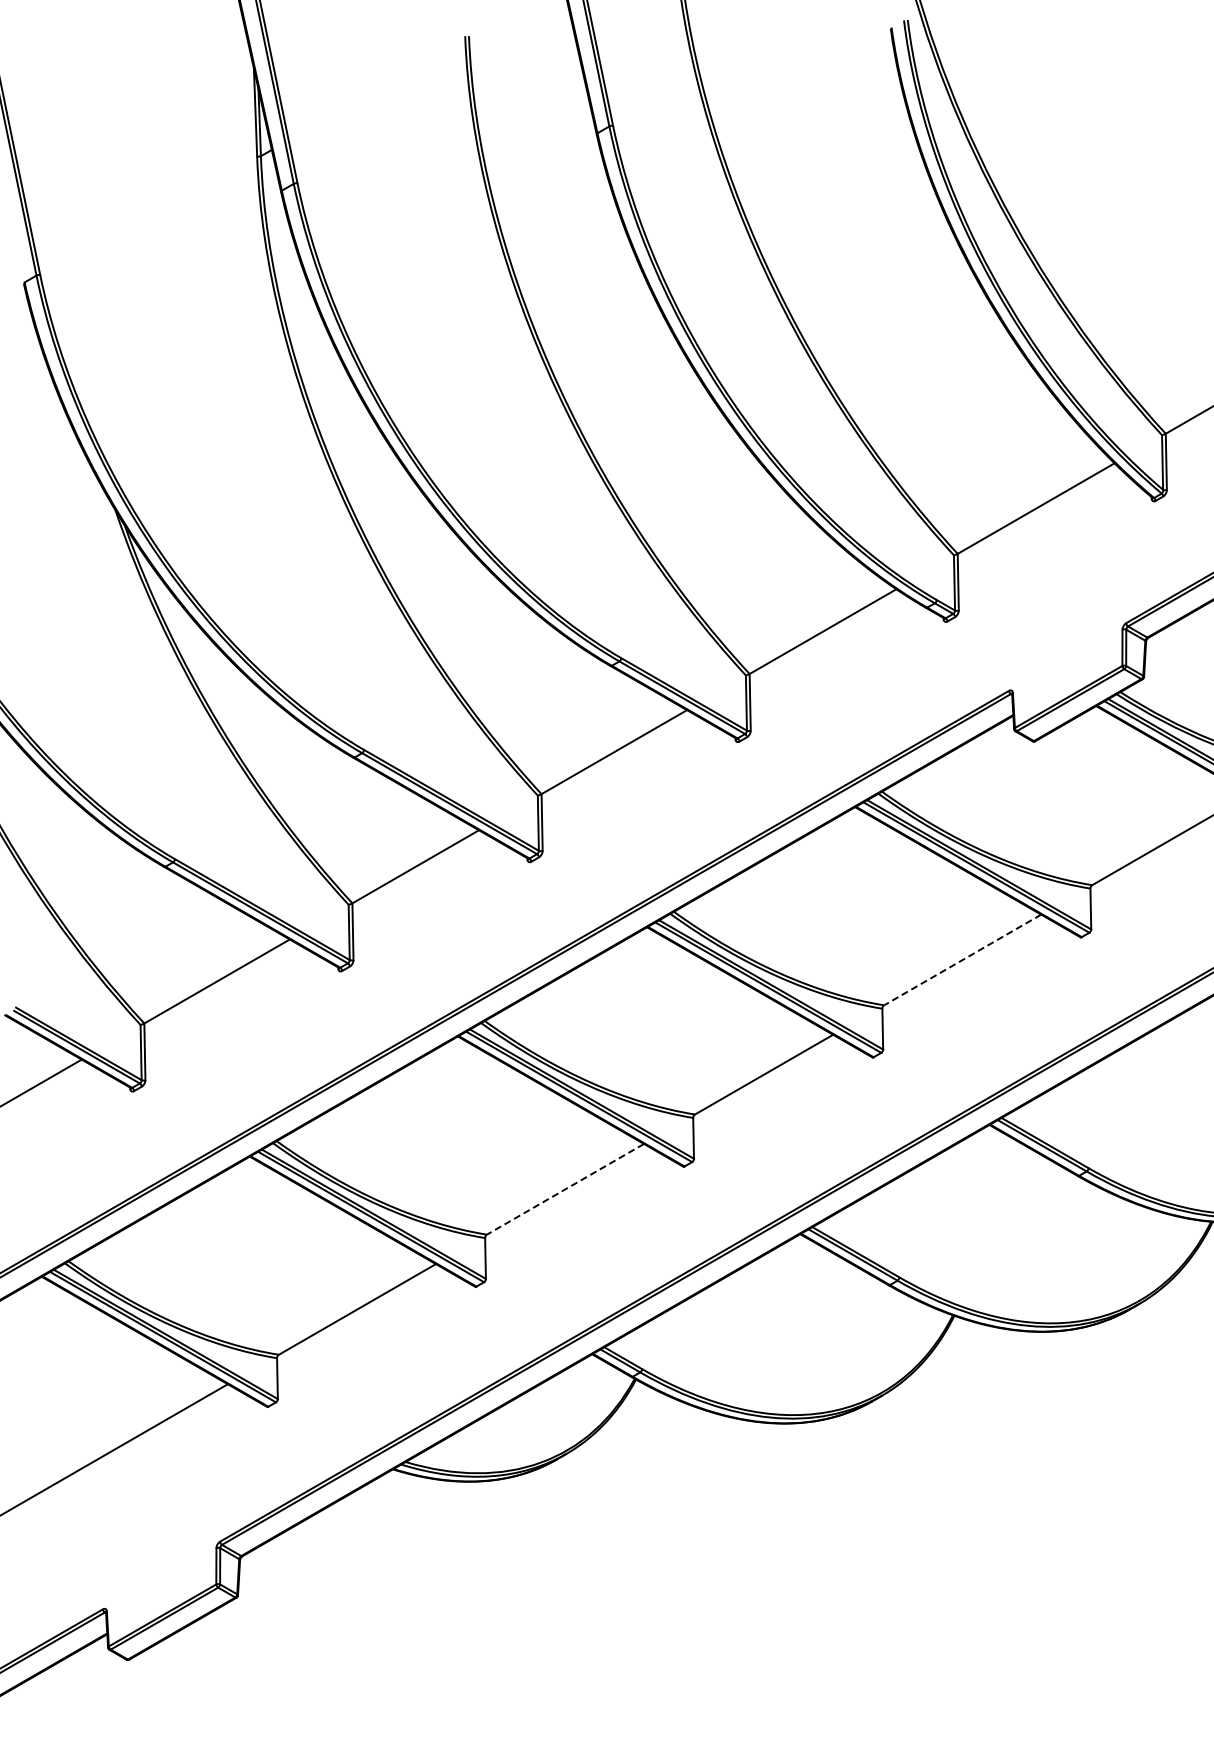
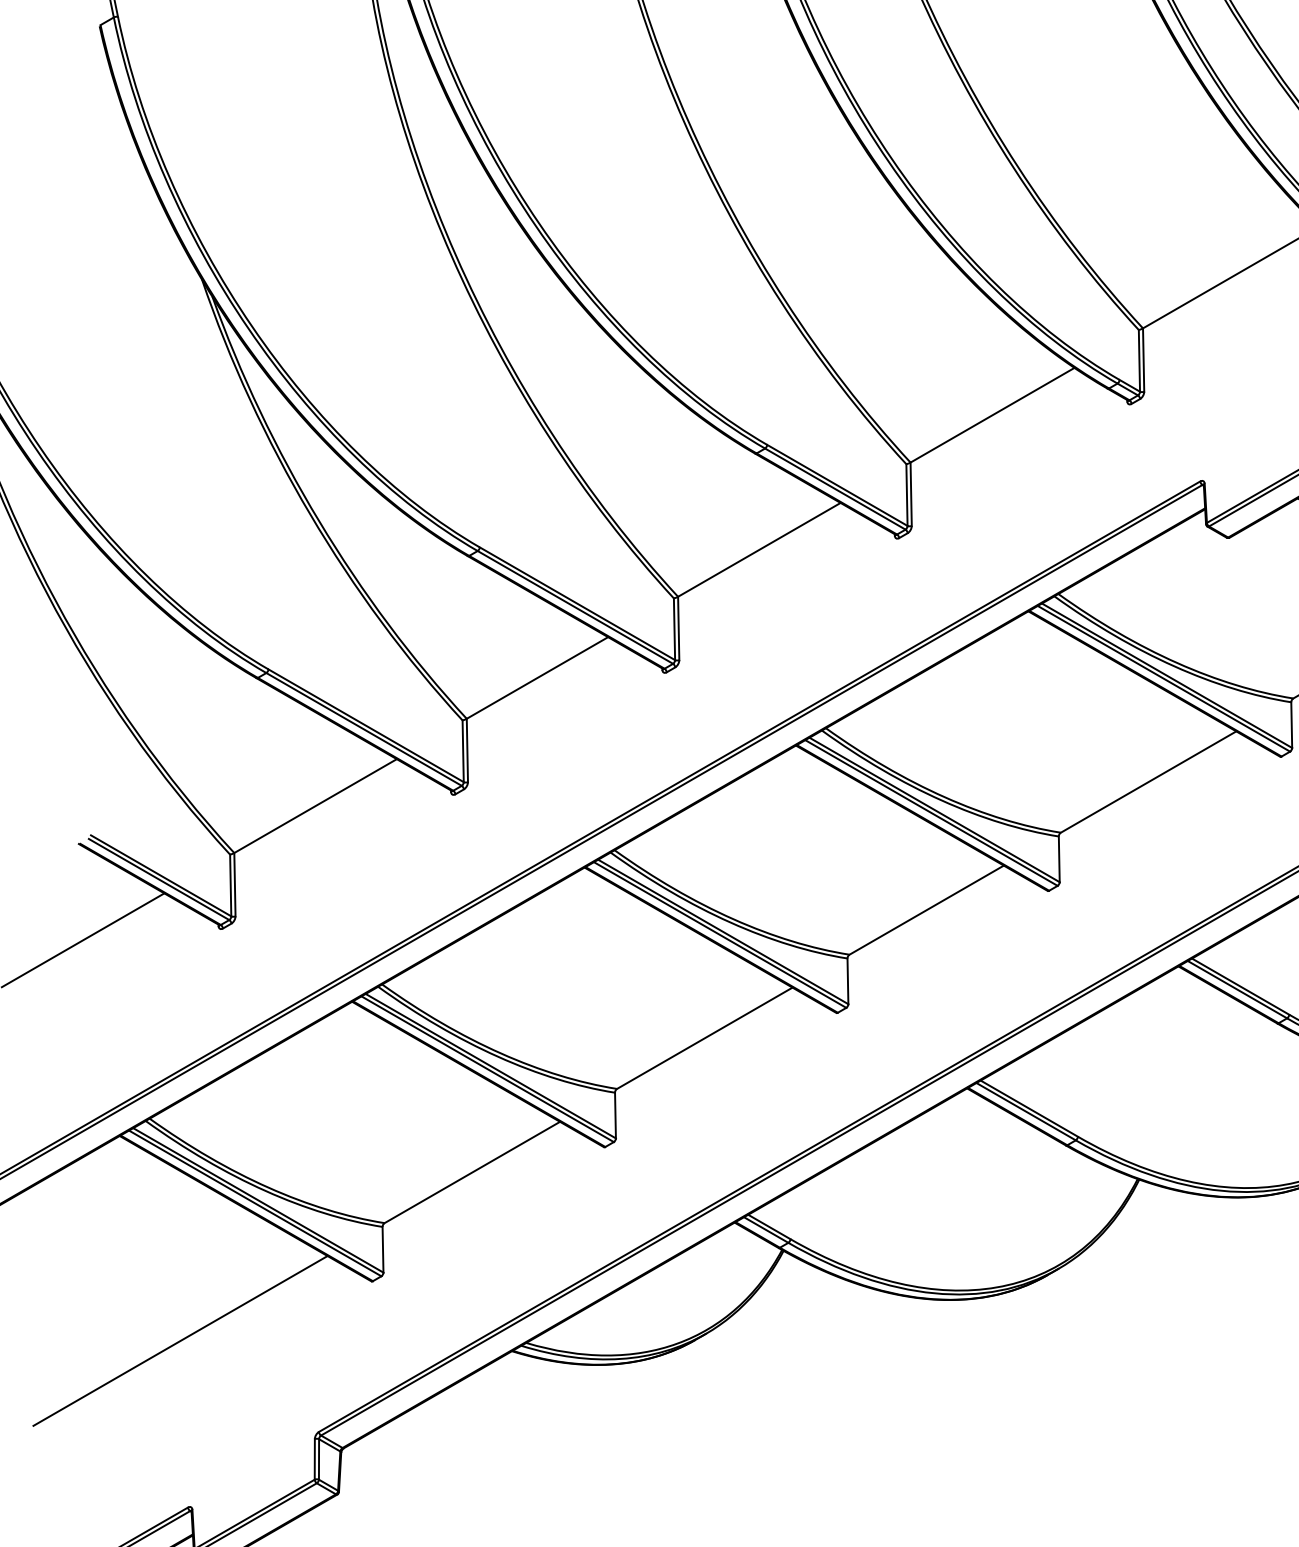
line: (962, 959) -> (1148, 781), dashed -> solid
line: (565, 1189) -> (704, 1038), dashed -> solid

